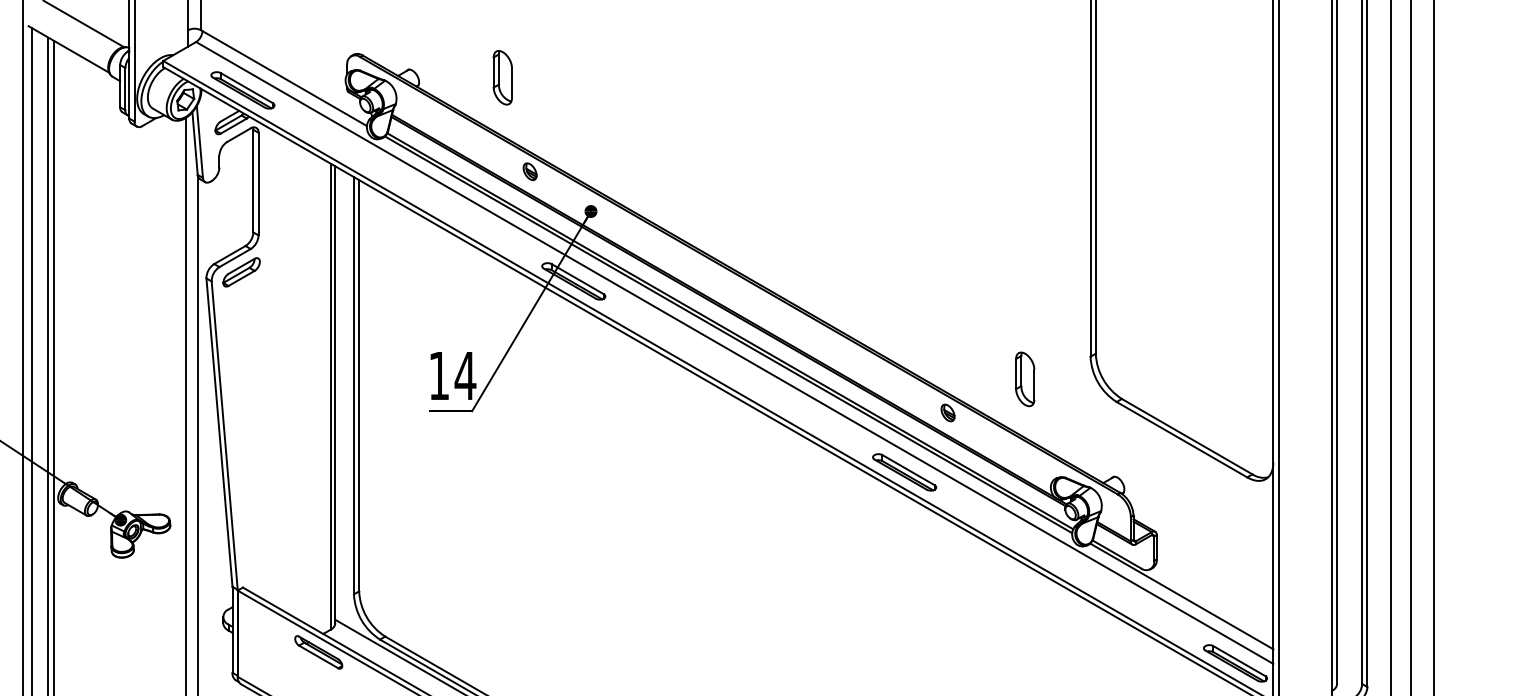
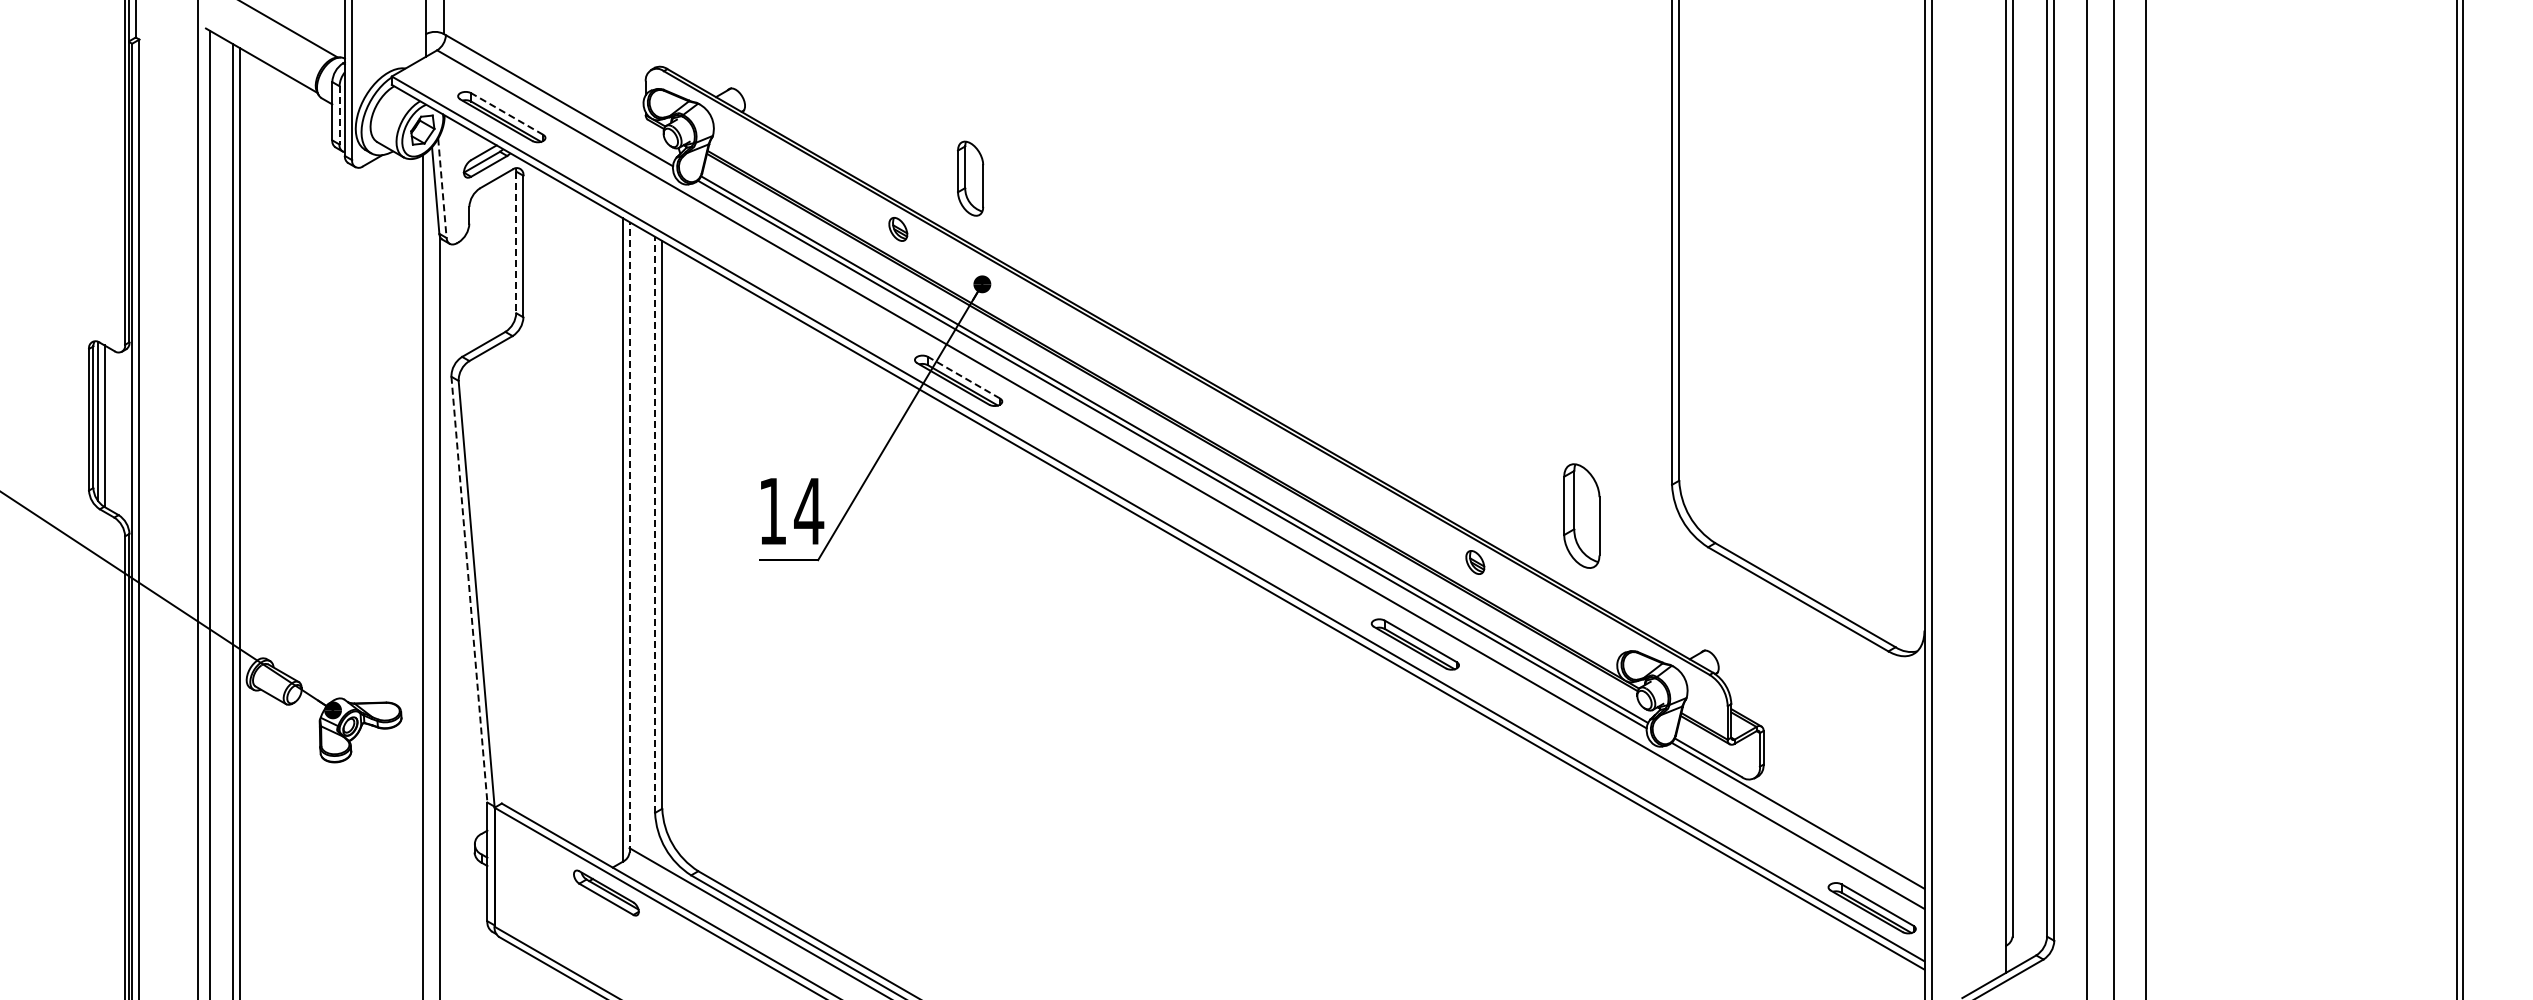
part: (502, 77) -> (970, 178), moved
line: (247, 87) -> (507, 113), solid -> dashed
line: (125, 89) -> (339, 115), solid -> dashed
line: (199, 142) -> (442, 188), solid -> dashed
line: (253, 181) -> (516, 242), solid -> dashed
part: (241, 271) -> (499, 367), removed
line: (578, 279) -> (964, 377), solid -> dashed
part: (1024, 378) -> (1581, 515), size x1.4
line: (354, 385) -> (655, 524), solid -> dashed
line: (335, 394) -> (629, 536), solid -> dashed
line: (219, 432) -> (469, 589), solid -> dashed

